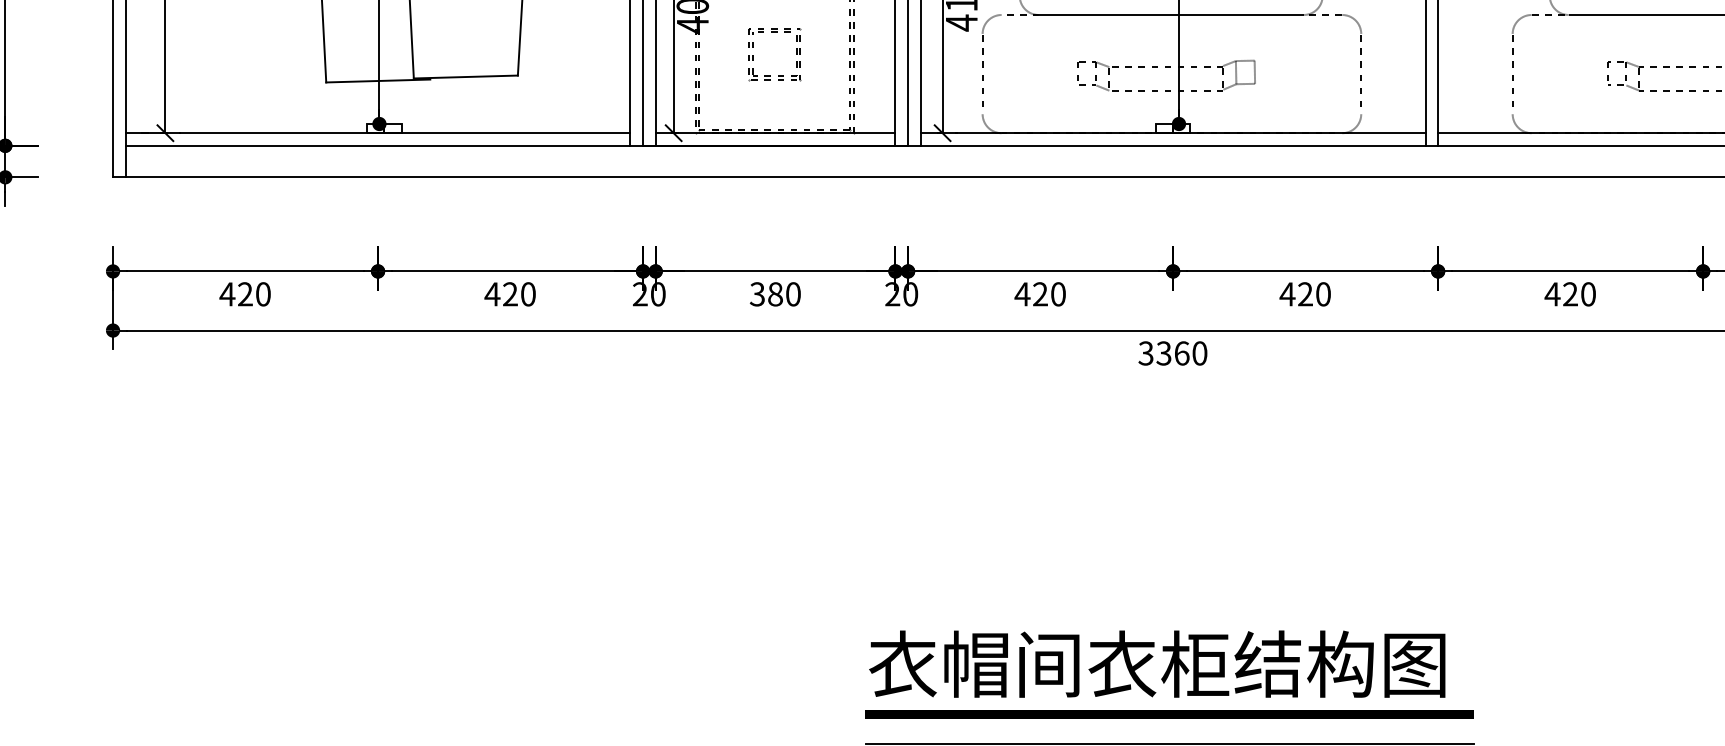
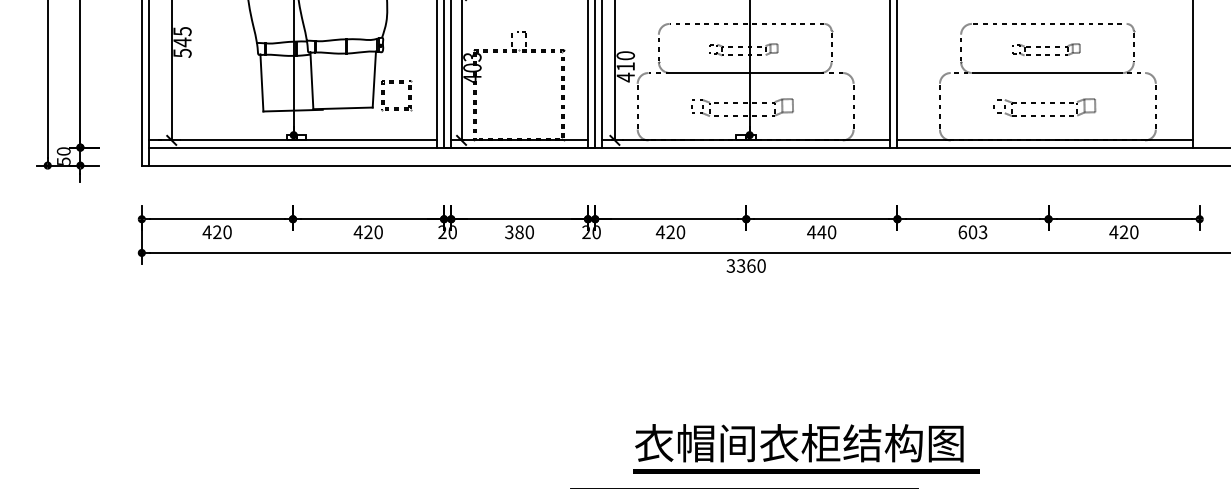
part: (796, 54) -> (408, 95), moved
text: (1304, 292) -> (821, 231), 420 -> 440
text: (1569, 294) -> (972, 232), 420 -> 603
text: (1169, 673) -> (806, 448), moved

